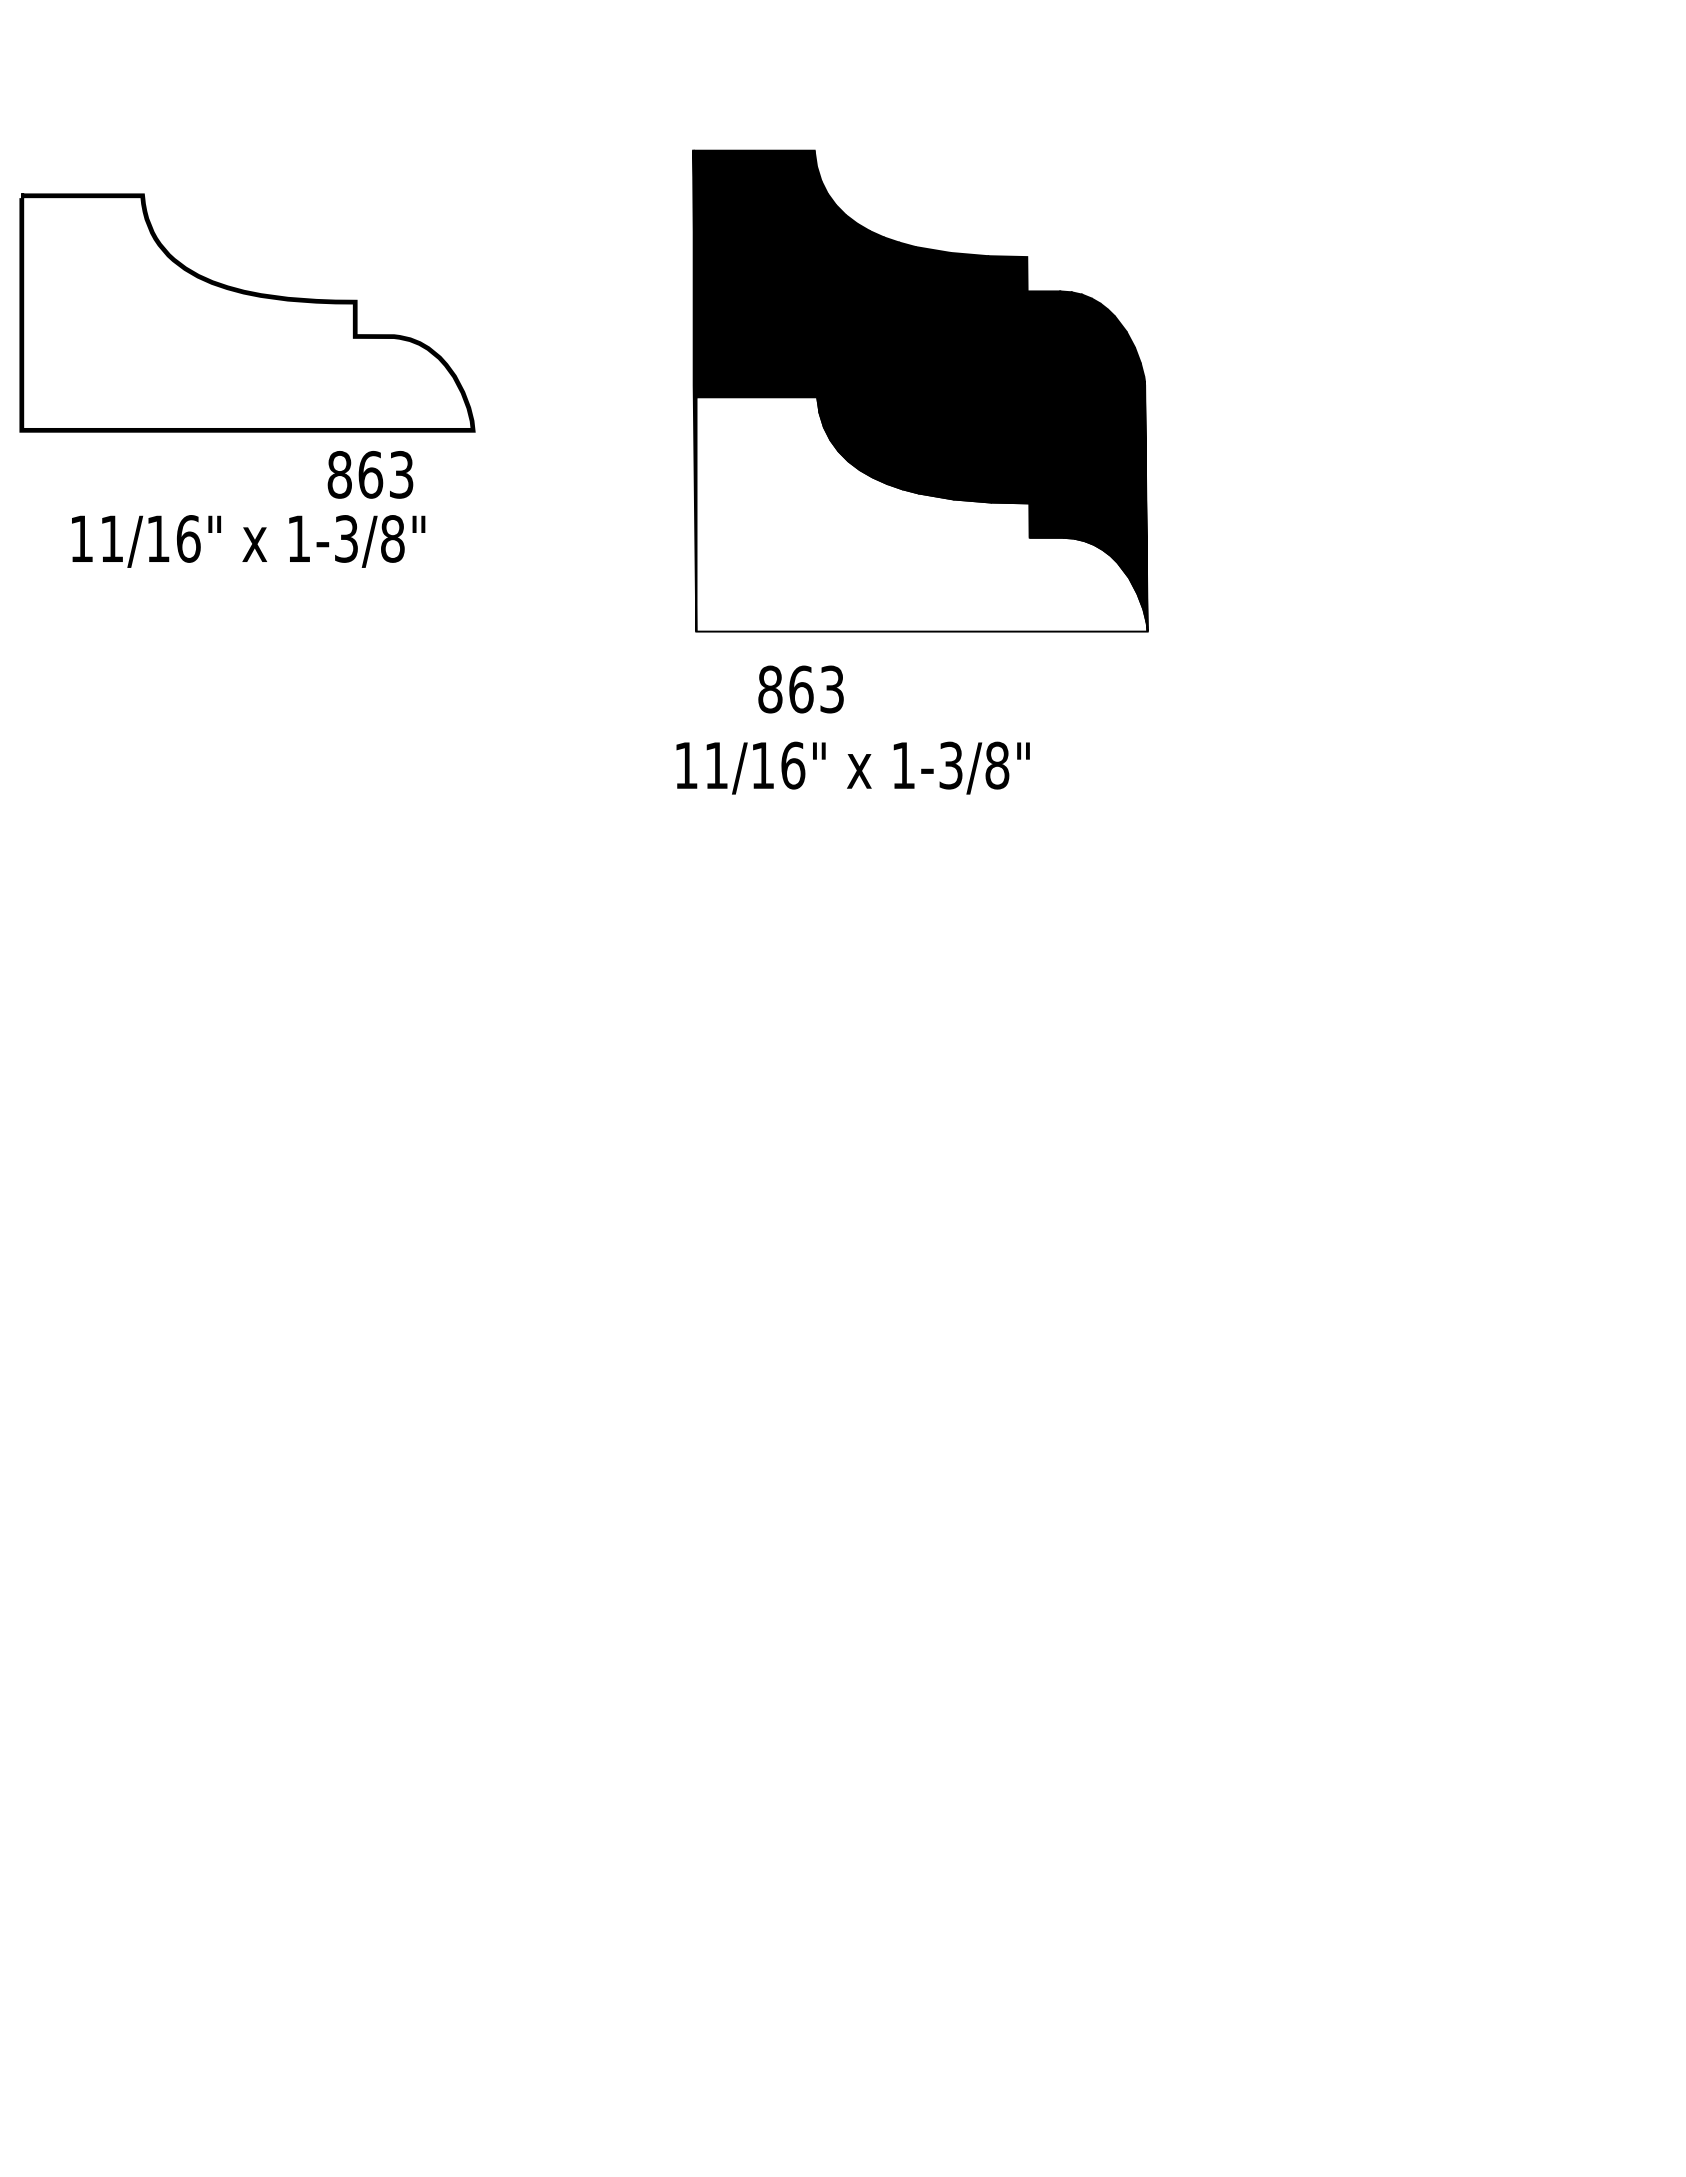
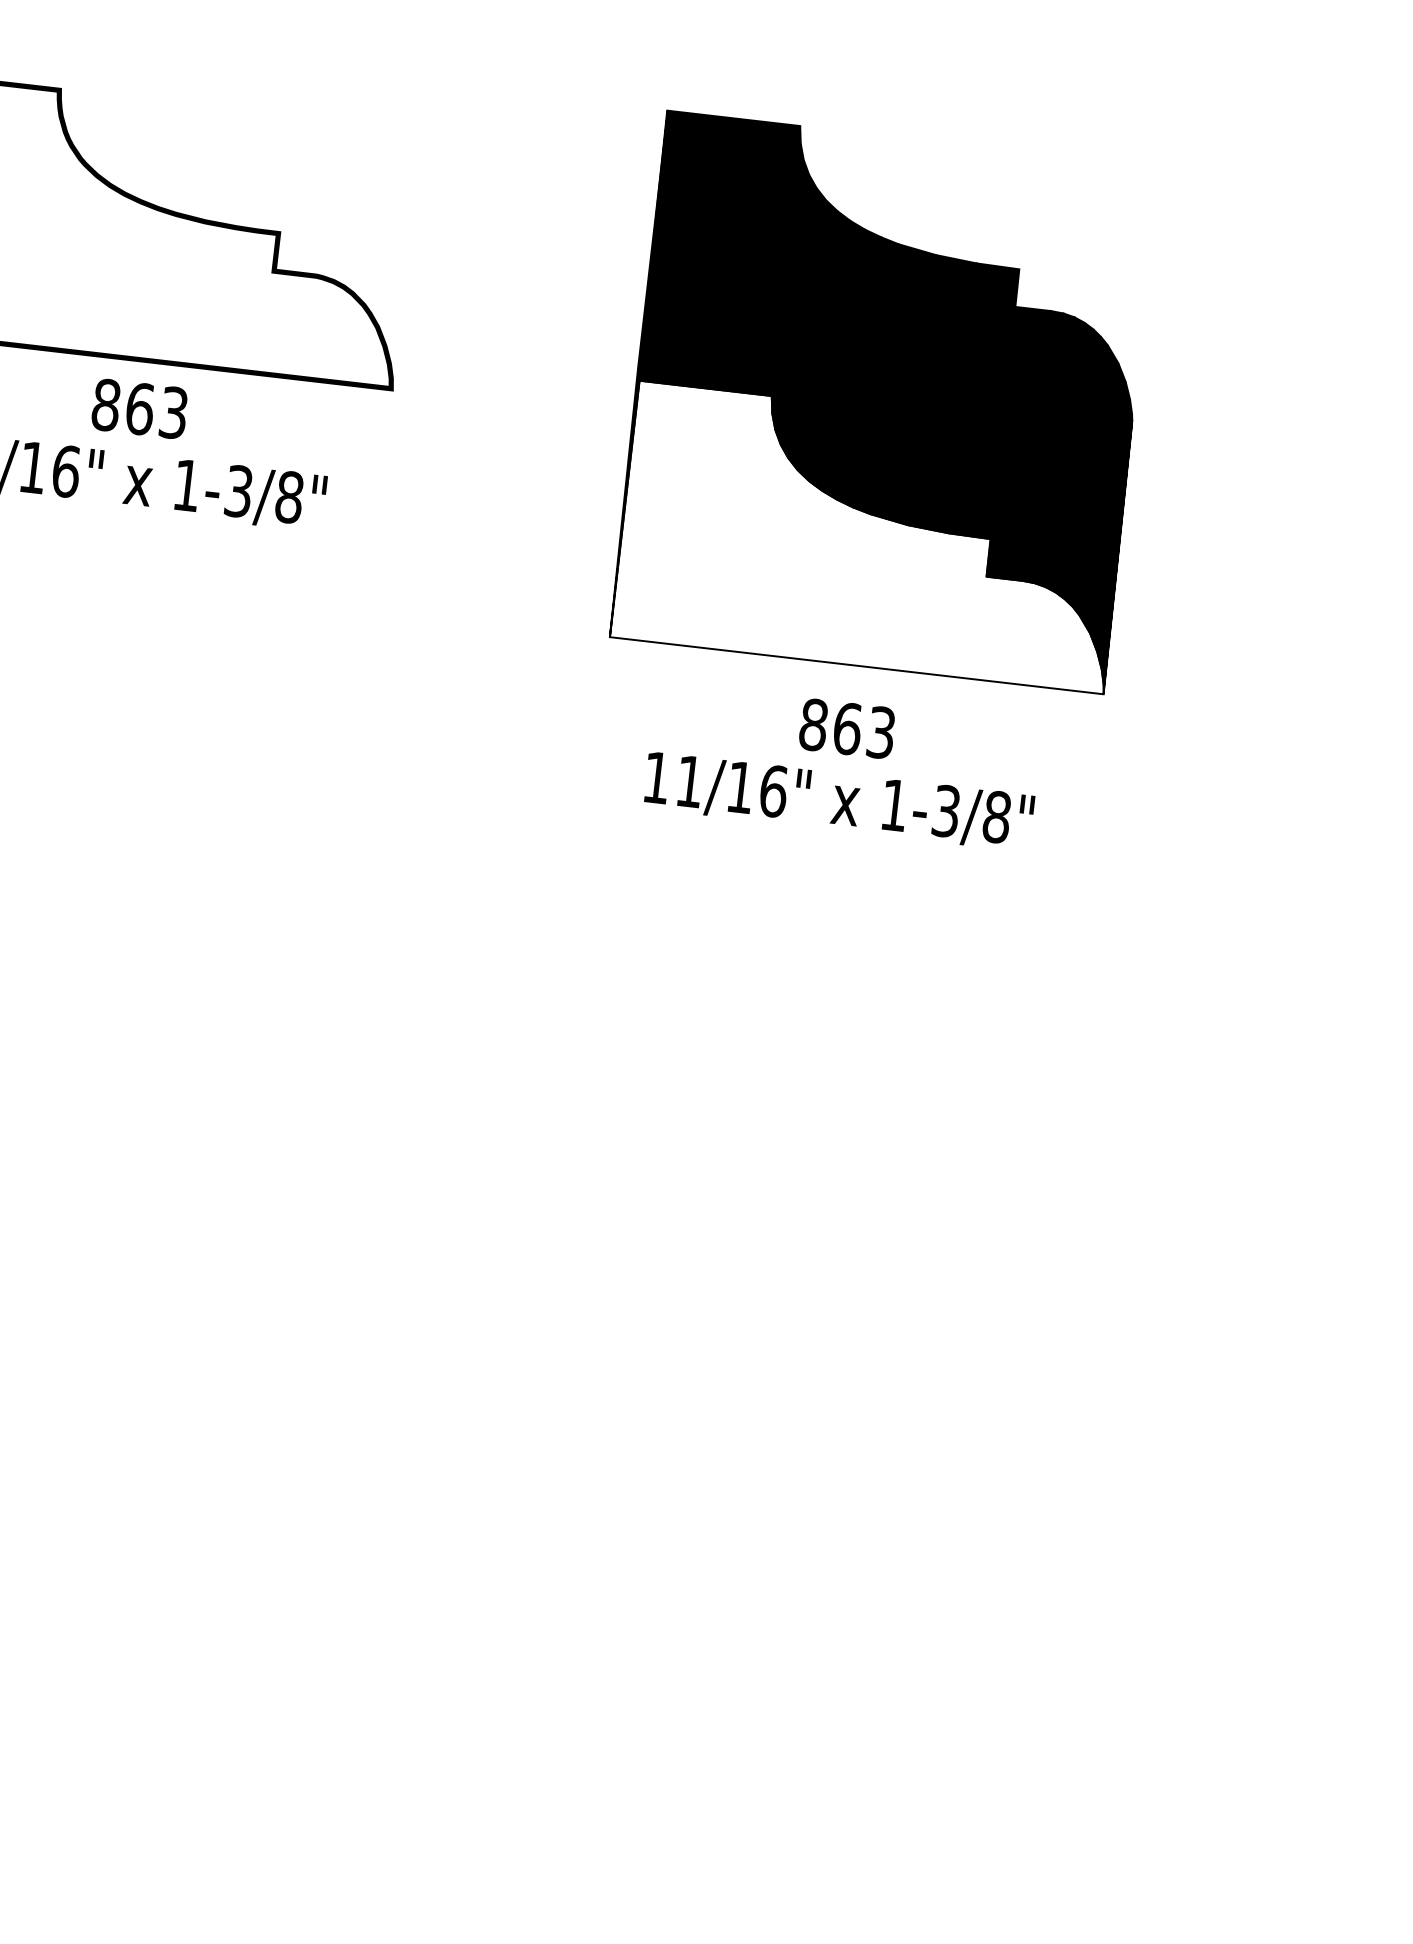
text: (370, 474) -> (139, 408), moved
text: (800, 689) -> (846, 728), moved
text: (852, 767) -> (838, 800), moved

